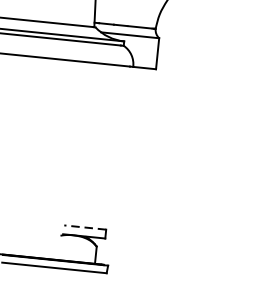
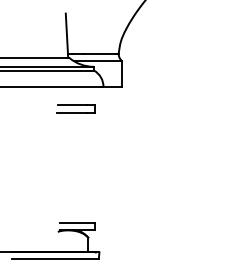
part: (96, 89) -> (75, 108), added
line: (84, 227) -> (76, 223), dashed -> solid

